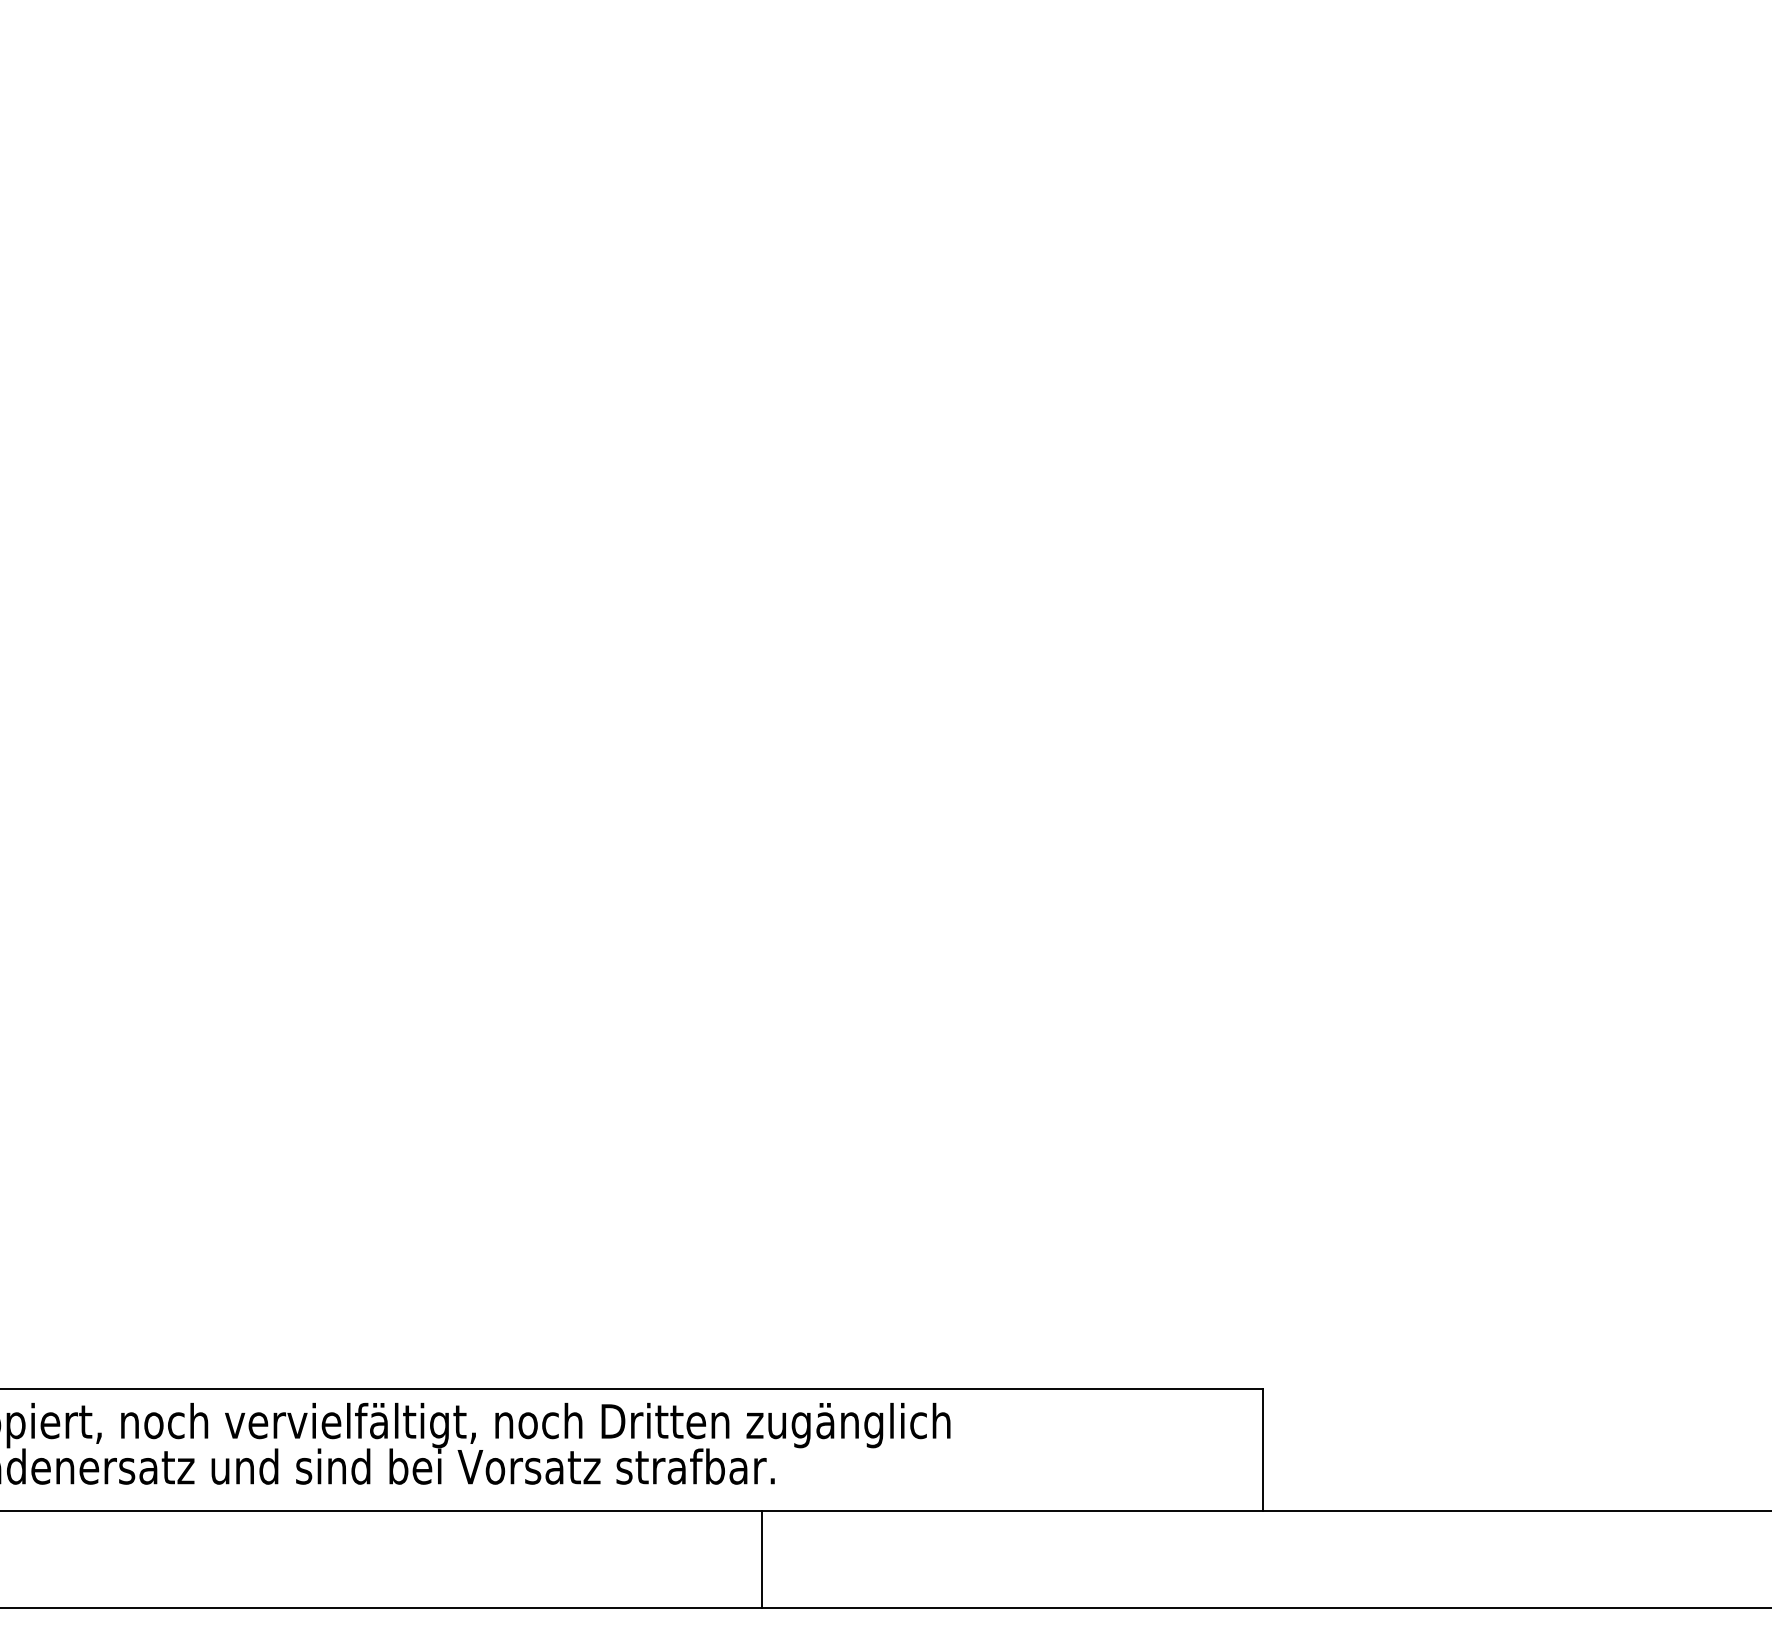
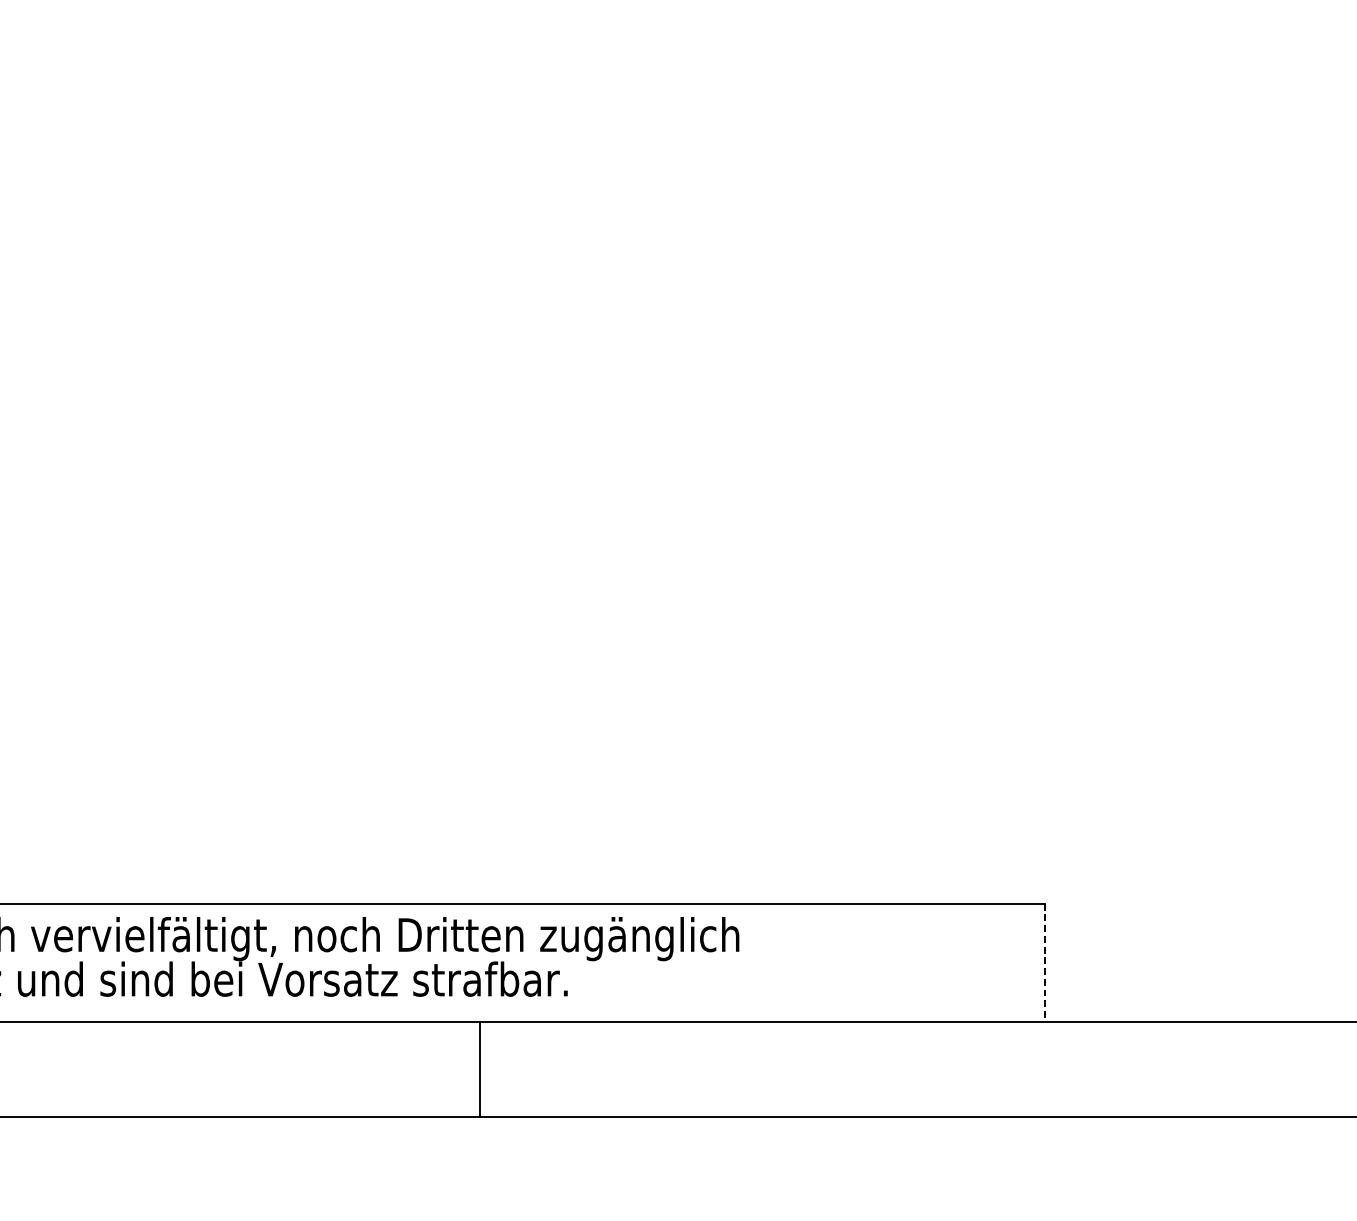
line: (1263, 1450) -> (1044, 963), solid -> dashed
line: (761, 1558) -> (479, 1068), moved

